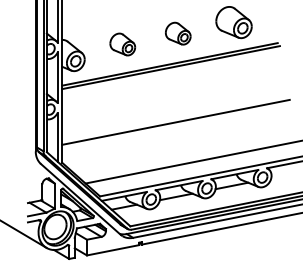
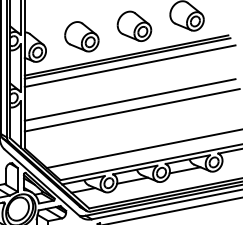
part: (177, 33) -> (133, 26), size x1.43
part: (122, 44) -> (81, 36), size x1.43
line: (173, 75) -> (129, 66), added
line: (173, 111) -> (129, 100), added

